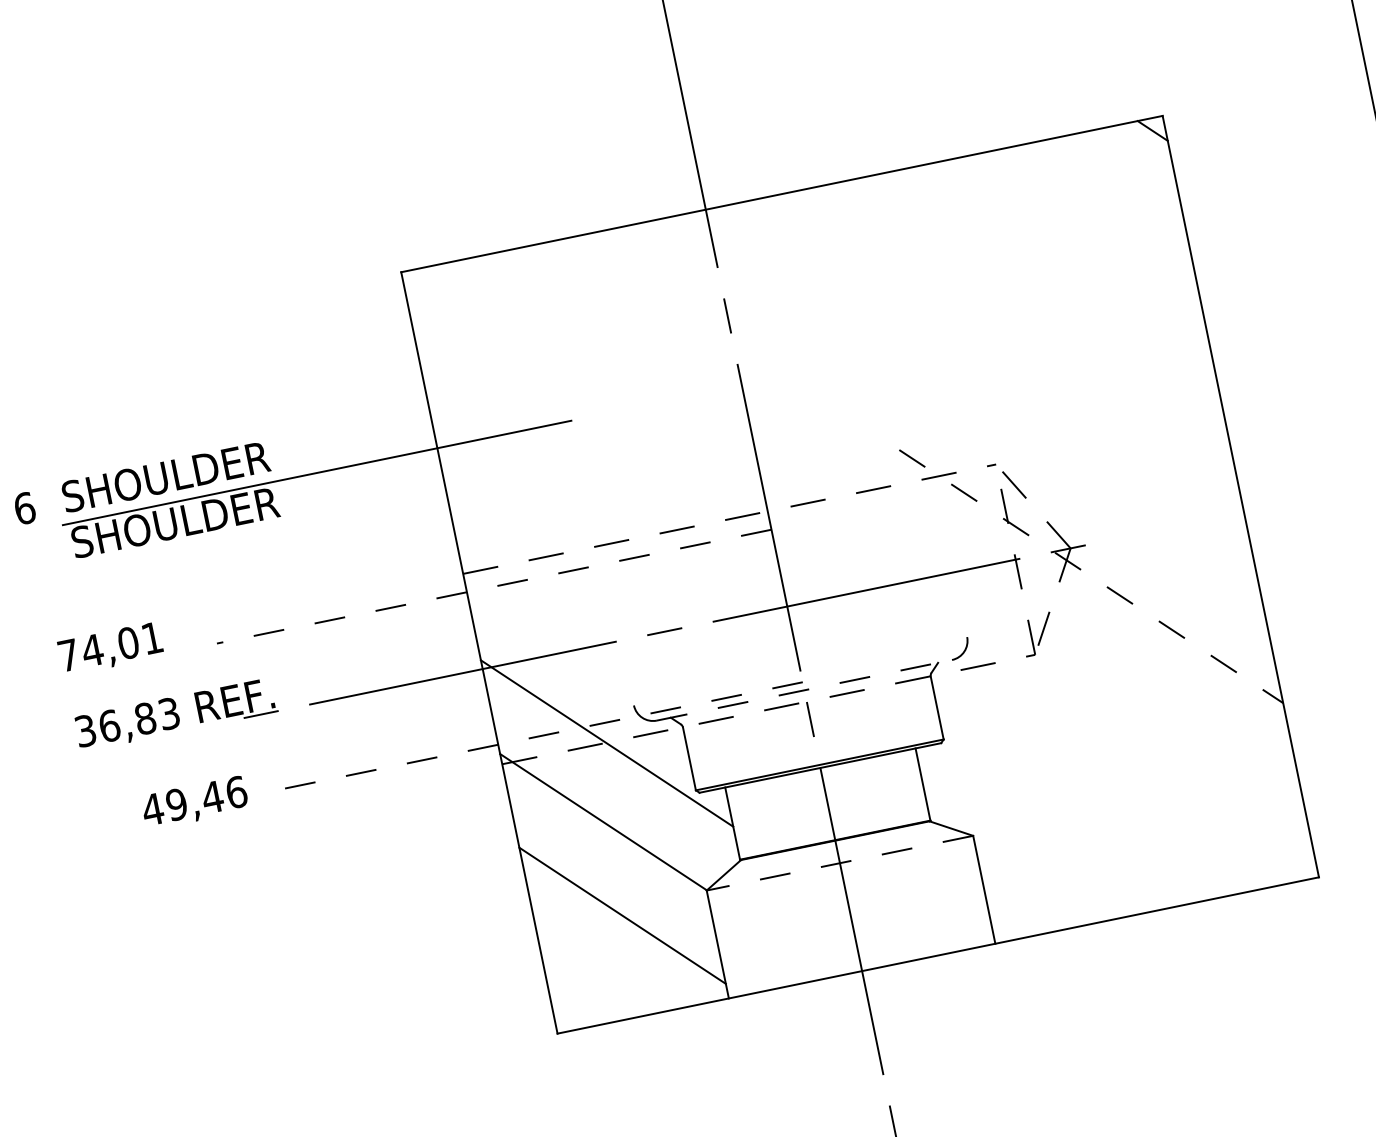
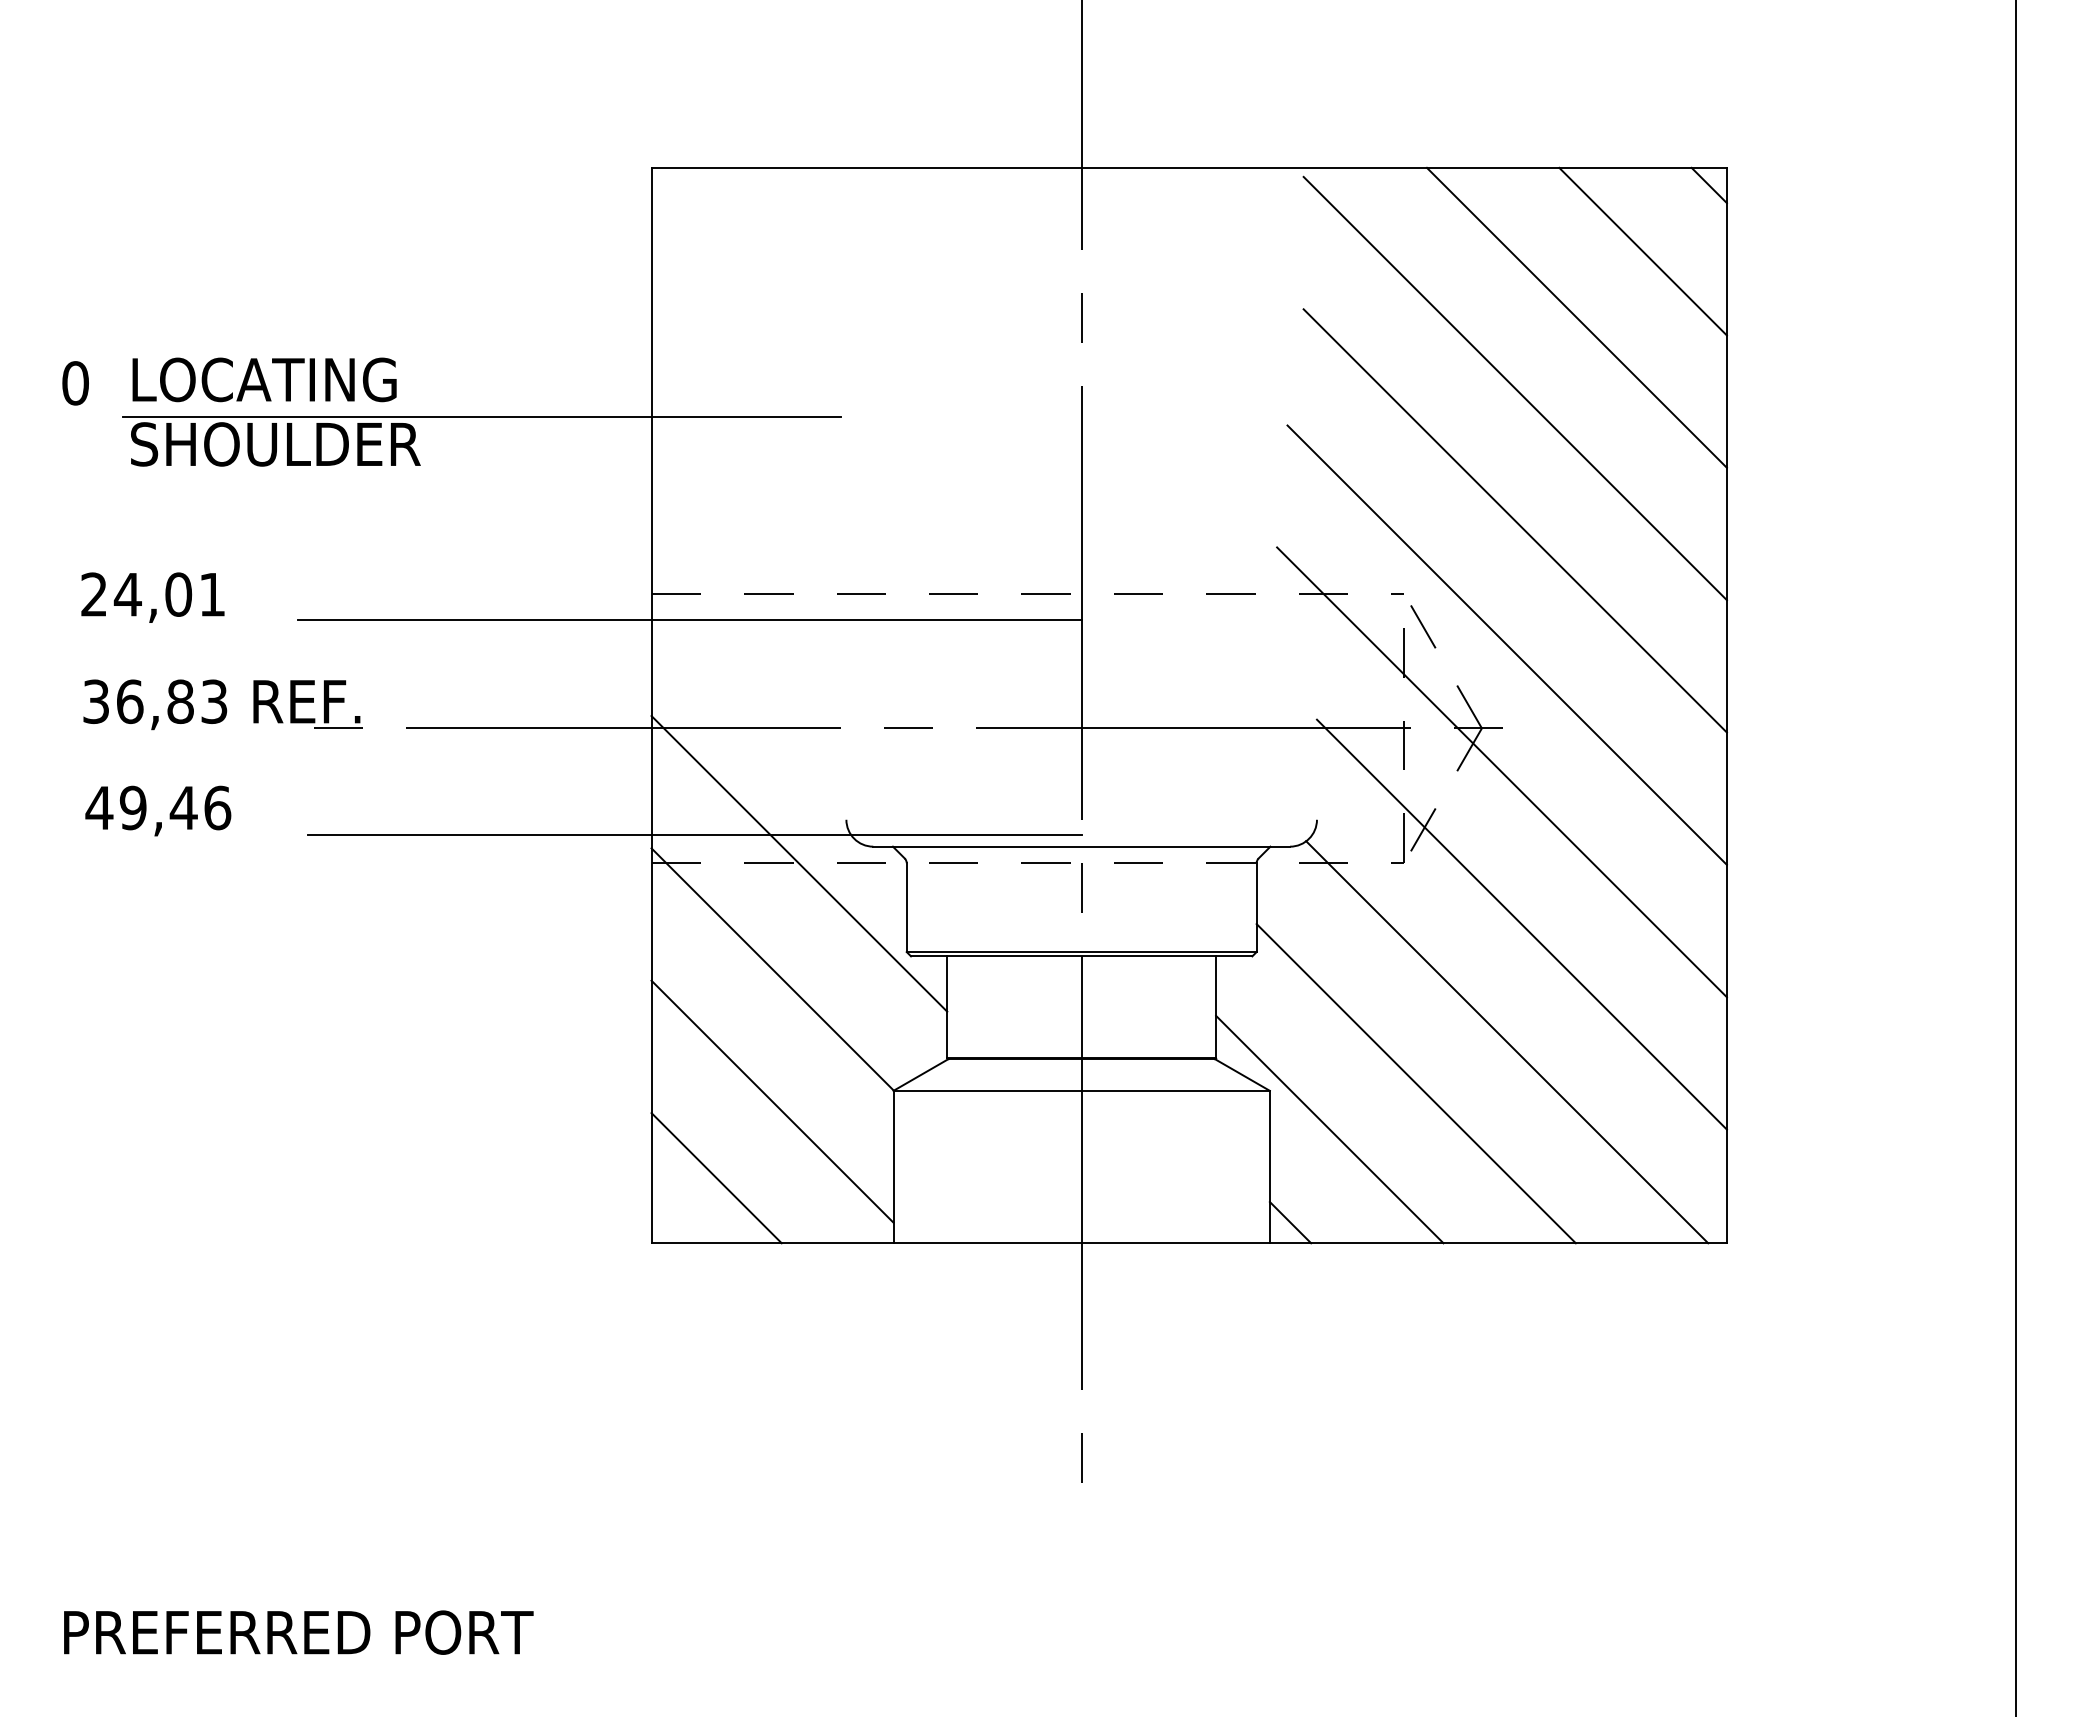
line: (1115, 187) -> (1642, 251), added
line: (1077, 243) -> (1576, 317), added
line: (1044, 303) -> (1514, 388), added
line: (1063, 396) -> (1514, 520), added
text: (165, 476) -> (275, 379), SHOULDER -> LOCATING
line: (1075, 485) -> (1506, 644), added
text: (24, 508) -> (75, 383), 6 -> 0
line: (1091, 576) -> (1502, 772), dashed -> solid
line: (494, 586) -> (690, 619), dashed -> solid
text: (68, 655) -> (93, 594), 74,01 -> 24,01
line: (1127, 681) -> (1521, 924), added
line: (805, 690) -> (1082, 846), dashed -> solid
line: (529, 738) -> (695, 835), dashed -> solid
line: (1134, 767) -> (1507, 1042), added
text: (195, 802) -> (158, 810), moved
line: (1075, 809) -> (1415, 1083), added
line: (1021, 854) -> (1329, 1129), added
line: (839, 862) -> (1081, 1090), dashed -> solid
line: (1006, 926) -> (1290, 1222), added
line: (594, 978) -> (716, 1178), added

